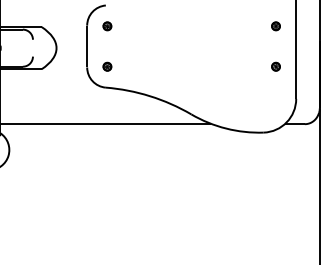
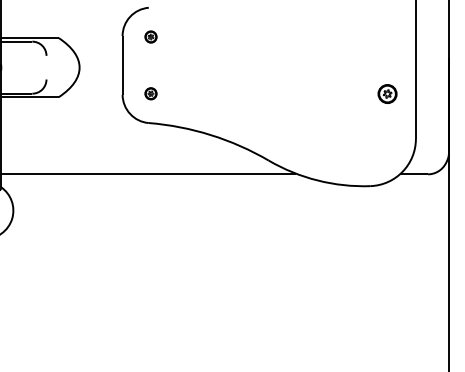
part: (275, 26) -> (386, 37), removed
part: (275, 66) -> (386, 93), size x1.6

